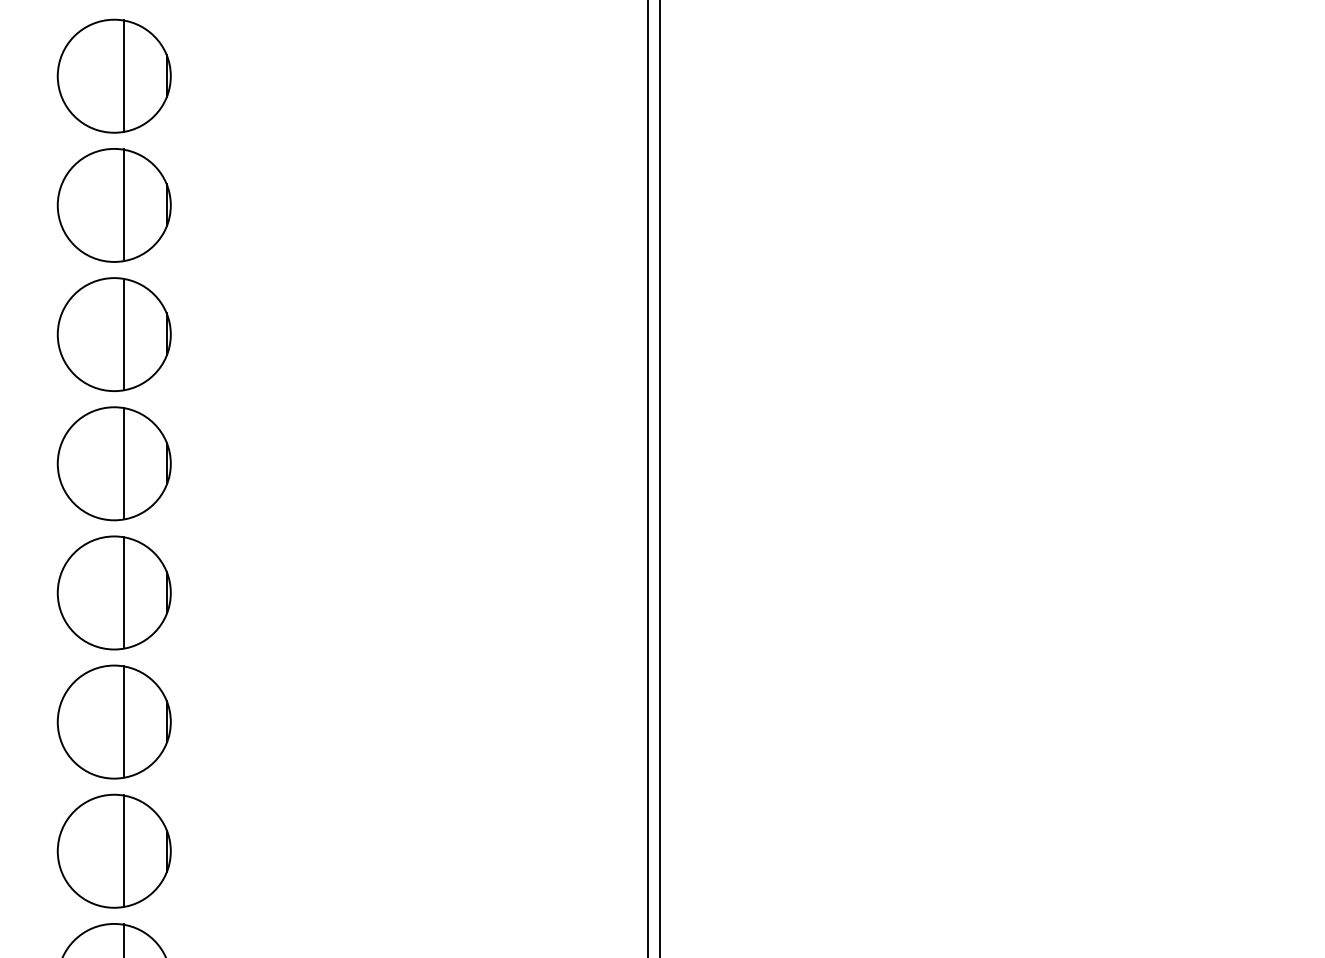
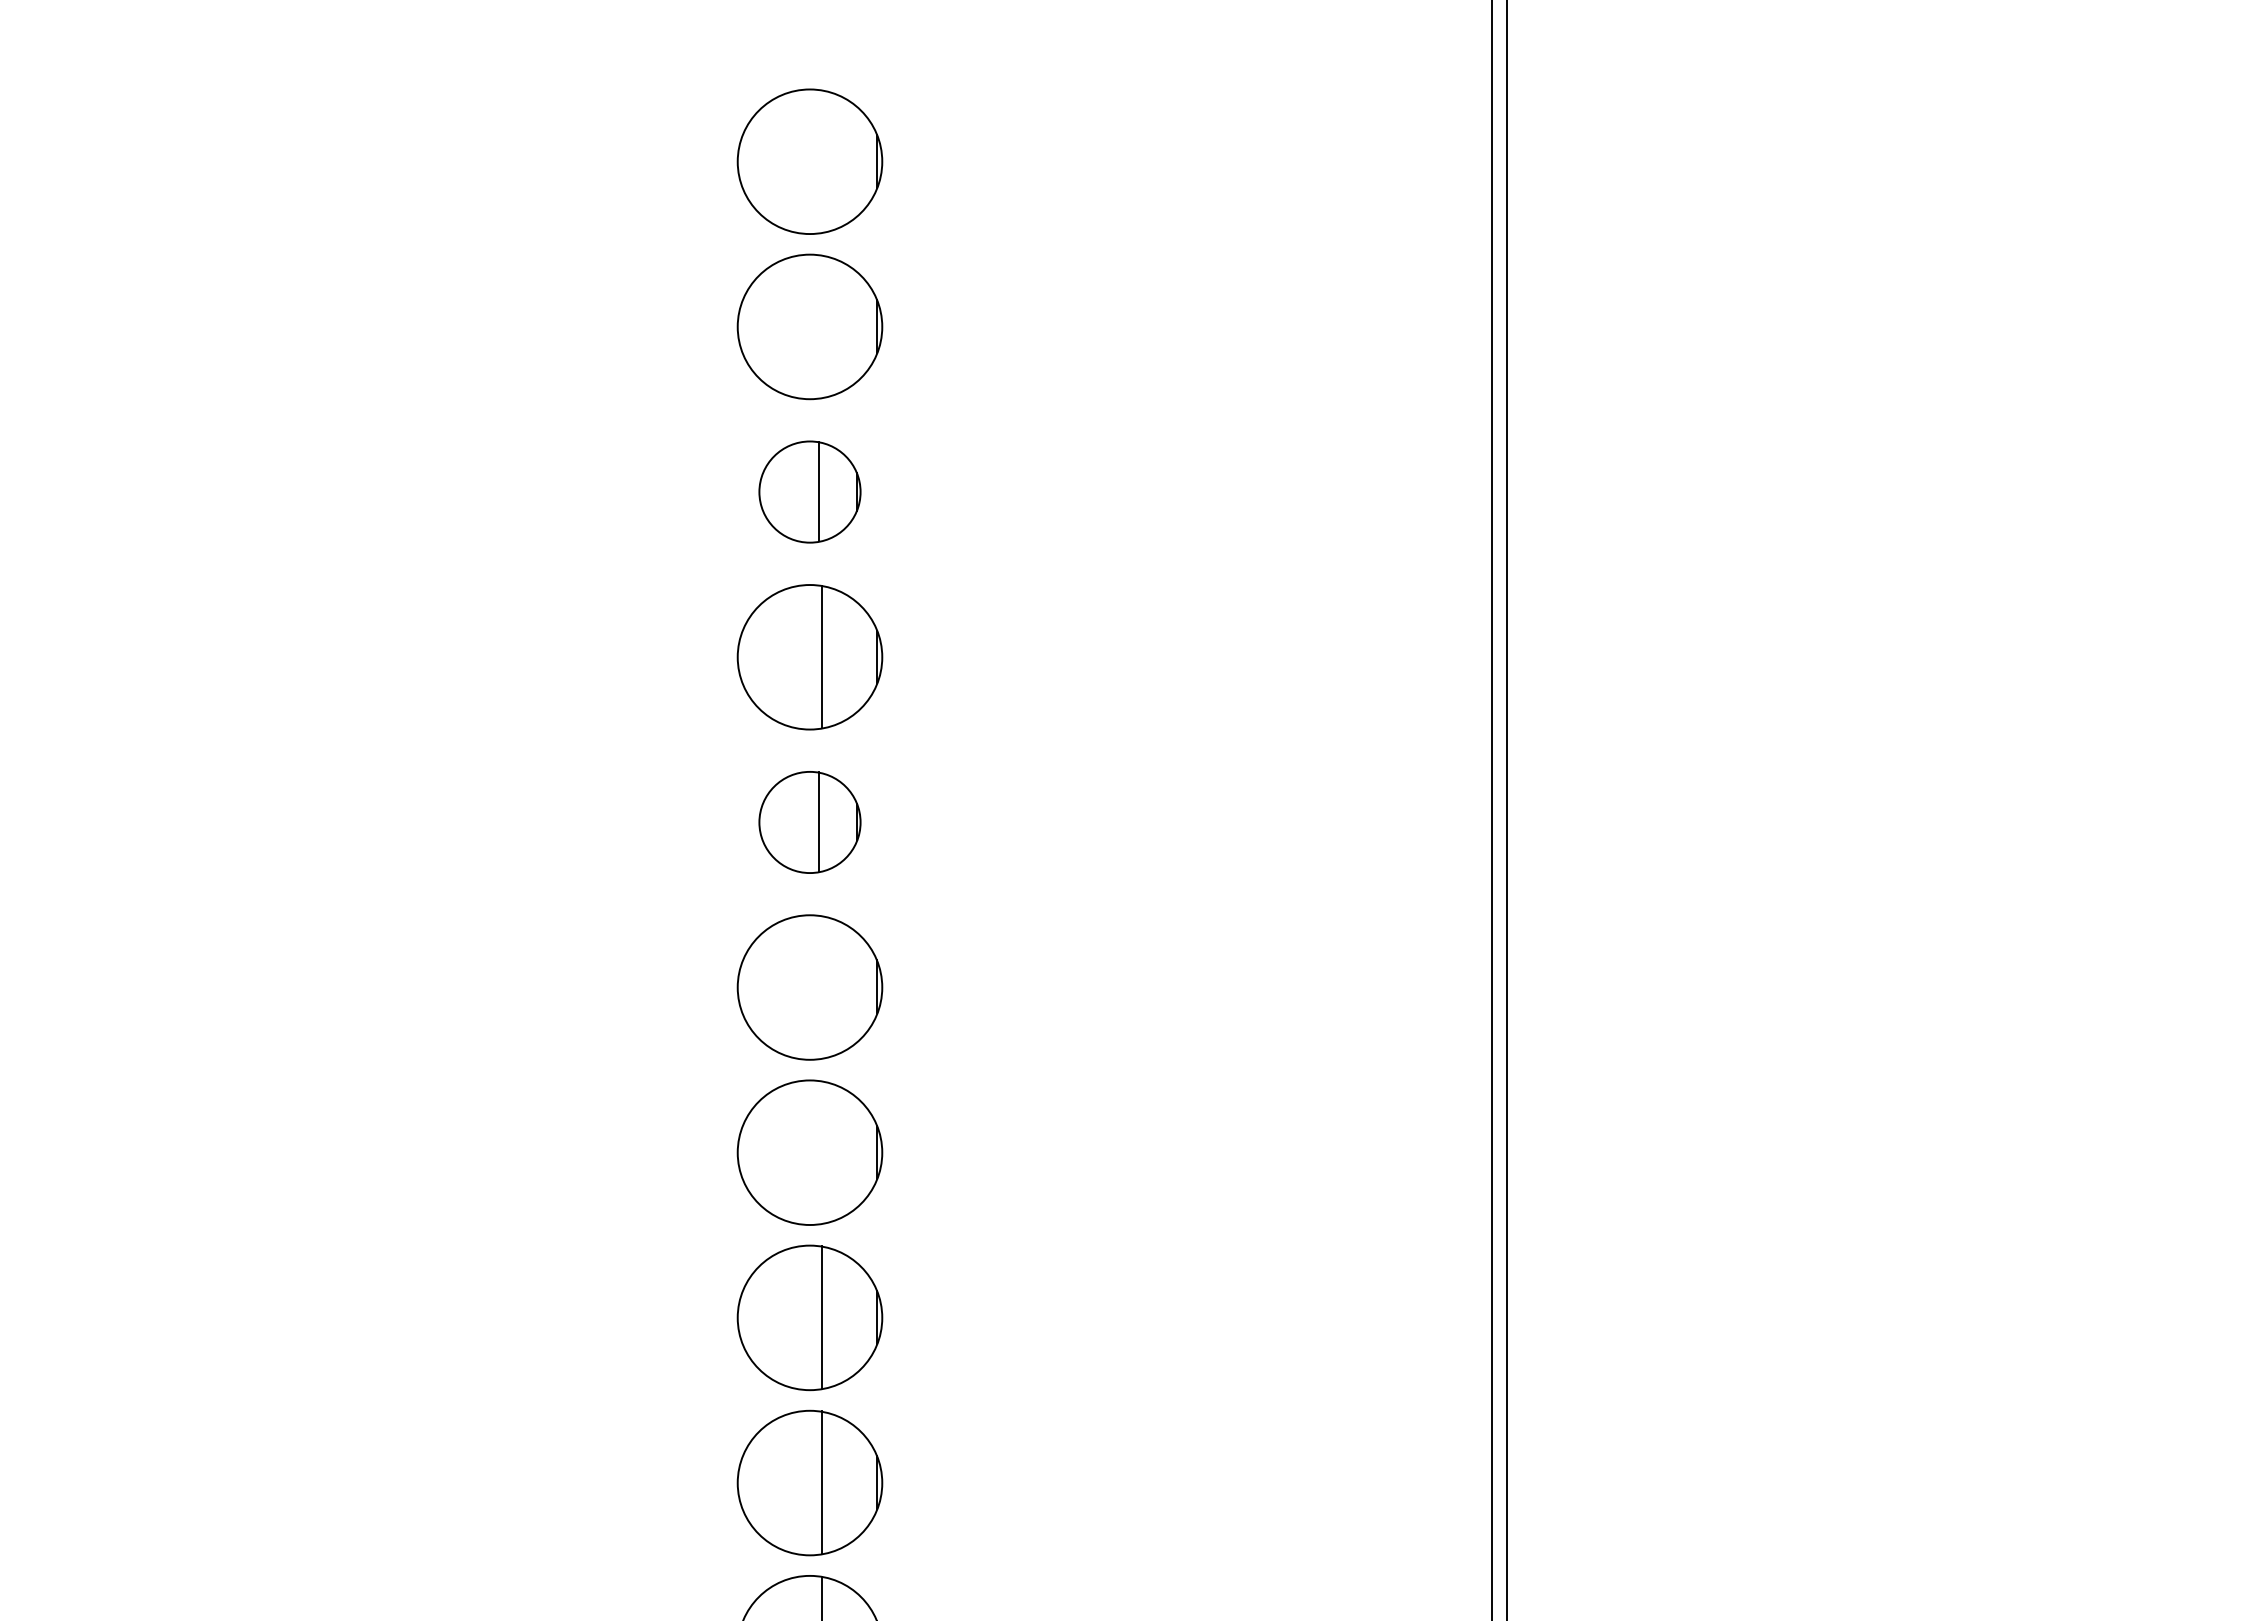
line: (124, 76) -> (822, 161), removed
line: (124, 204) -> (822, 325), removed
part: (113, 334) -> (809, 491), size x0.7
part: (113, 593) -> (809, 822), size x0.7
line: (124, 722) -> (822, 987), removed
line: (124, 850) -> (822, 1151), removed

